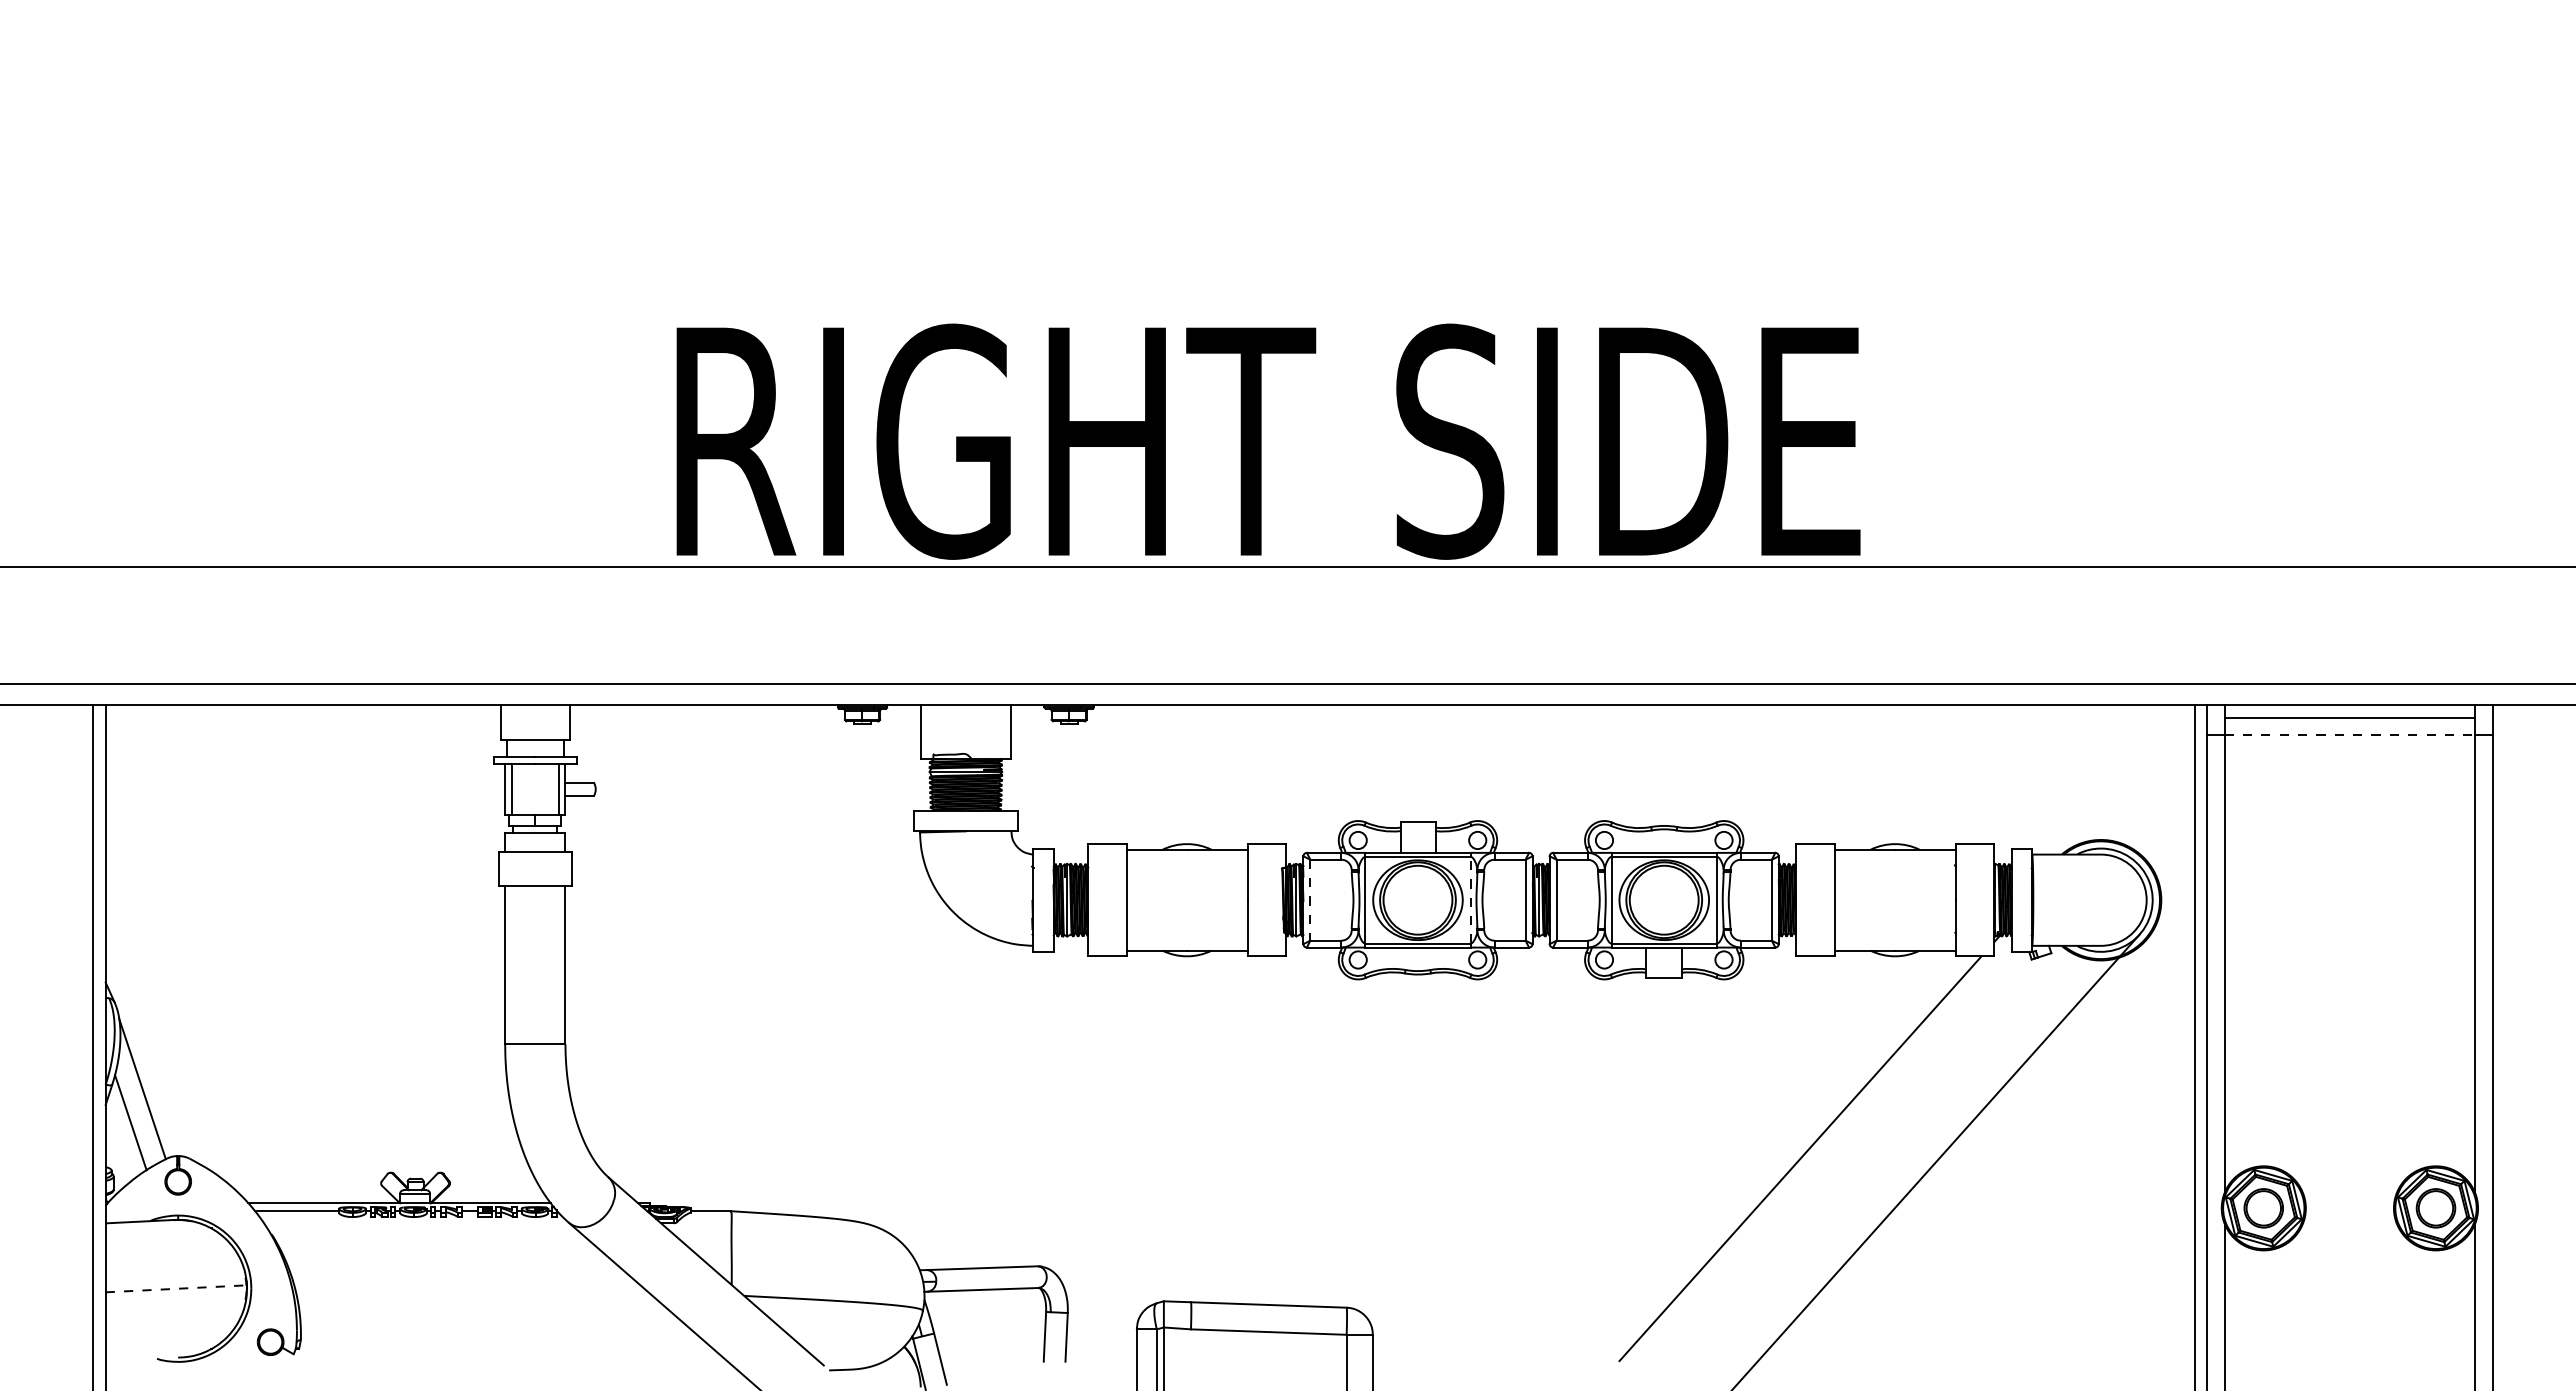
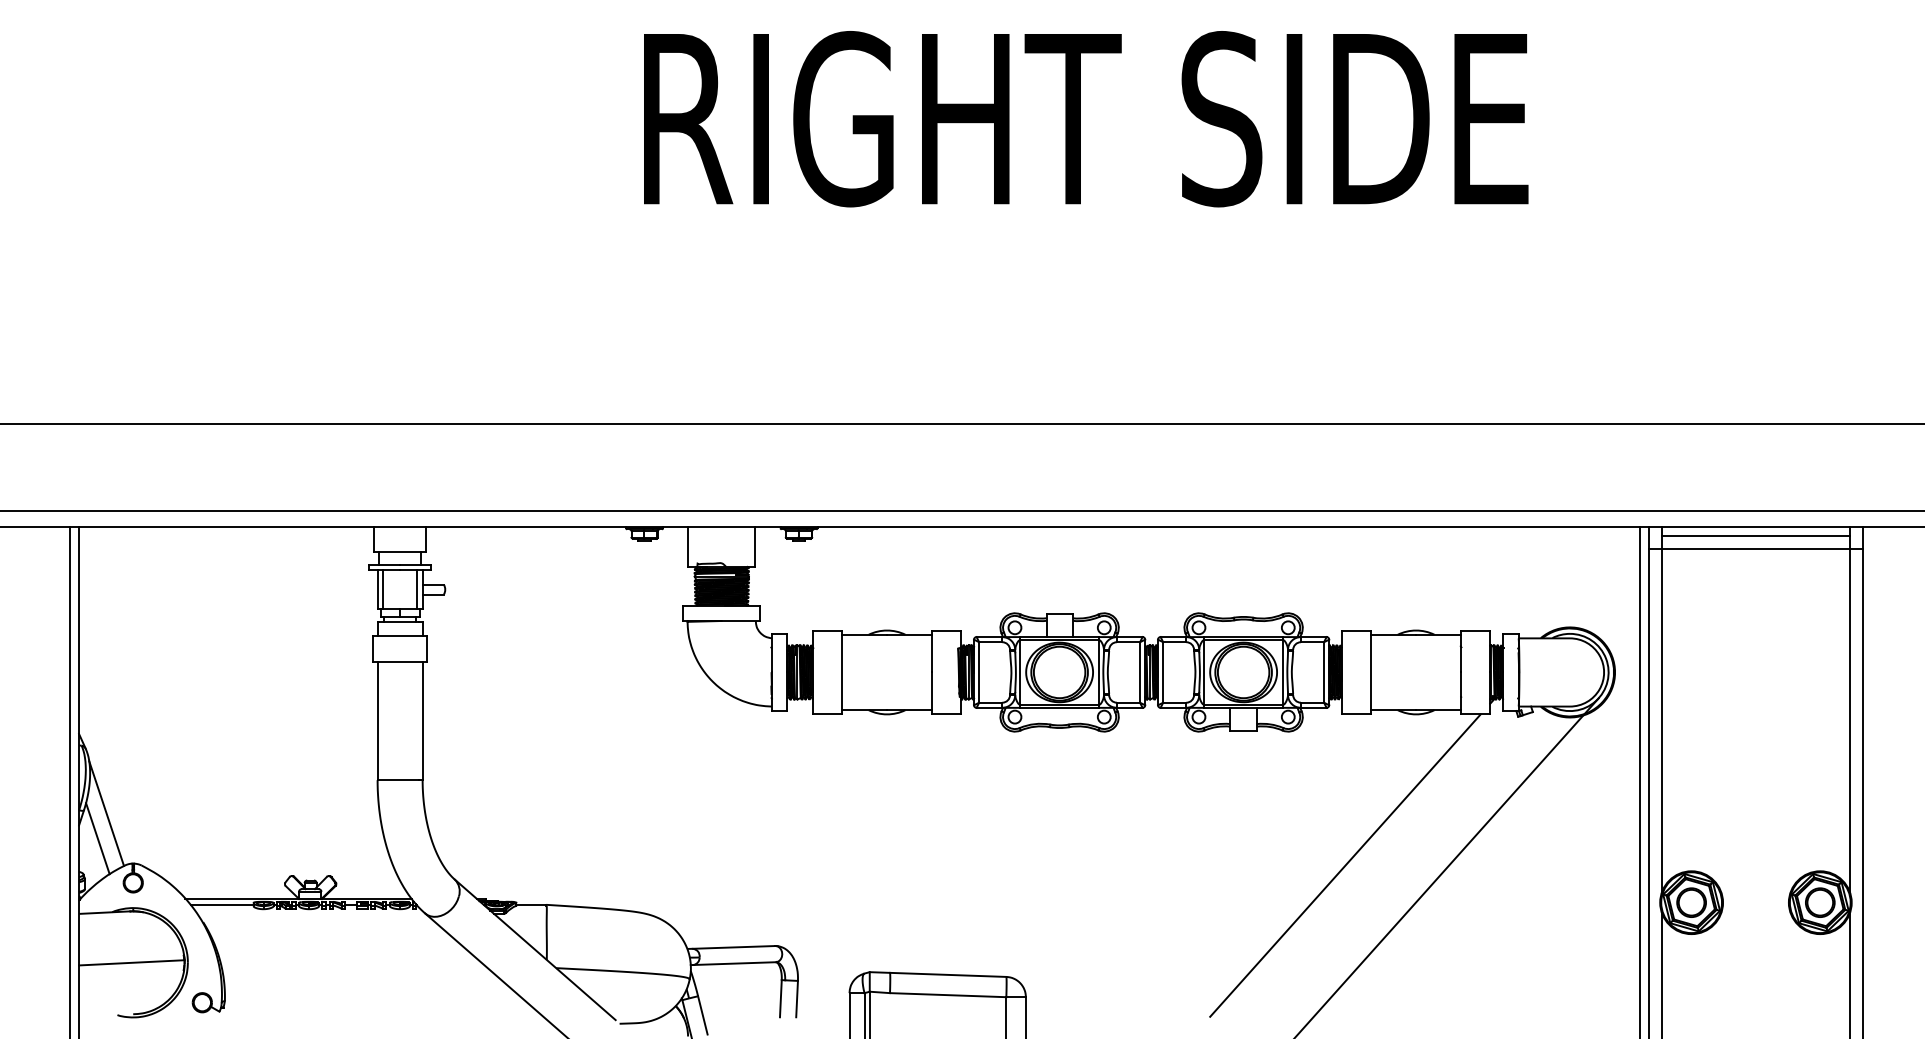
text: (1268, 441) -> (1086, 119), moved
line: (2350, 734) -> (1756, 548), dashed -> solid
line: (1470, 899) -> (1098, 671), dashed -> solid
line: (1310, 900) -> (979, 672), dashed -> solid
line: (176, 1288) -> (131, 962), dashed -> solid

